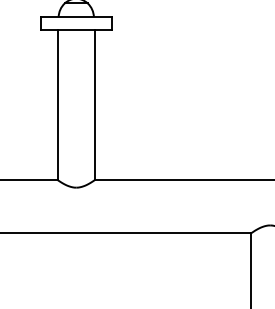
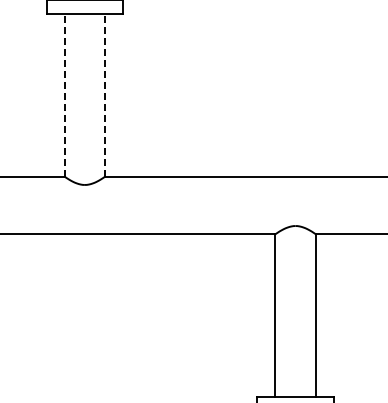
line: (57, 104) -> (64, 94), solid -> dashed
line: (95, 104) -> (105, 94), solid -> dashed

